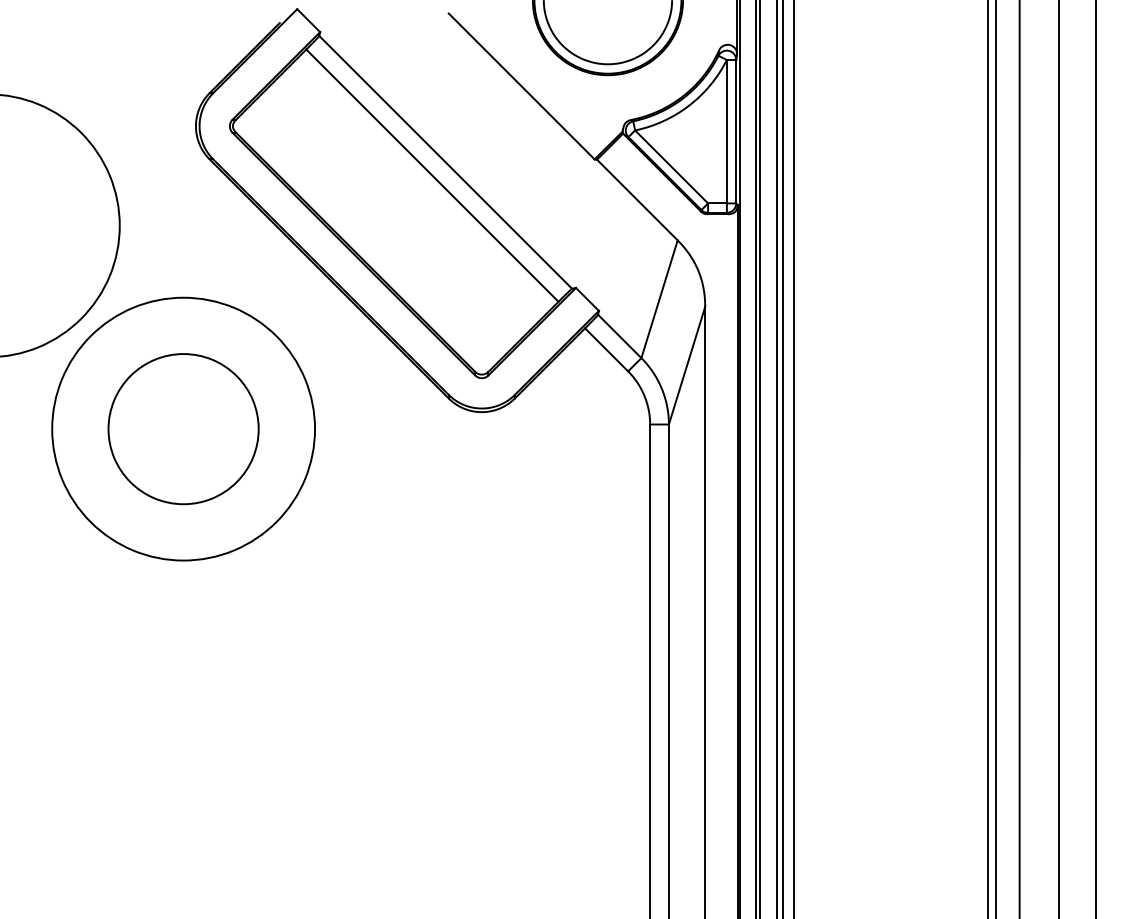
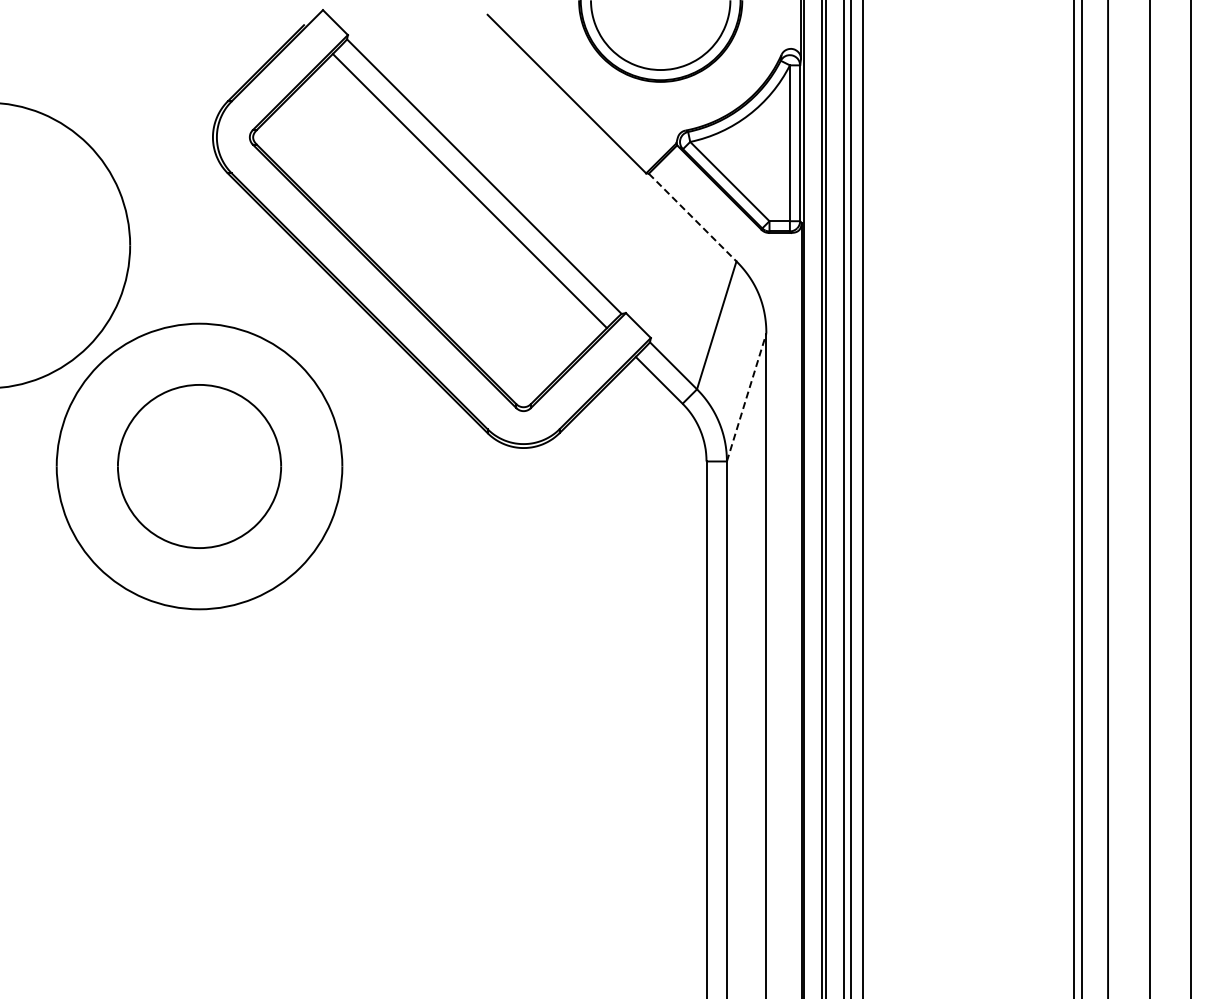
line: (637, 200) -> (692, 217), solid -> dashed
line: (686, 365) -> (746, 397), solid -> dashed

